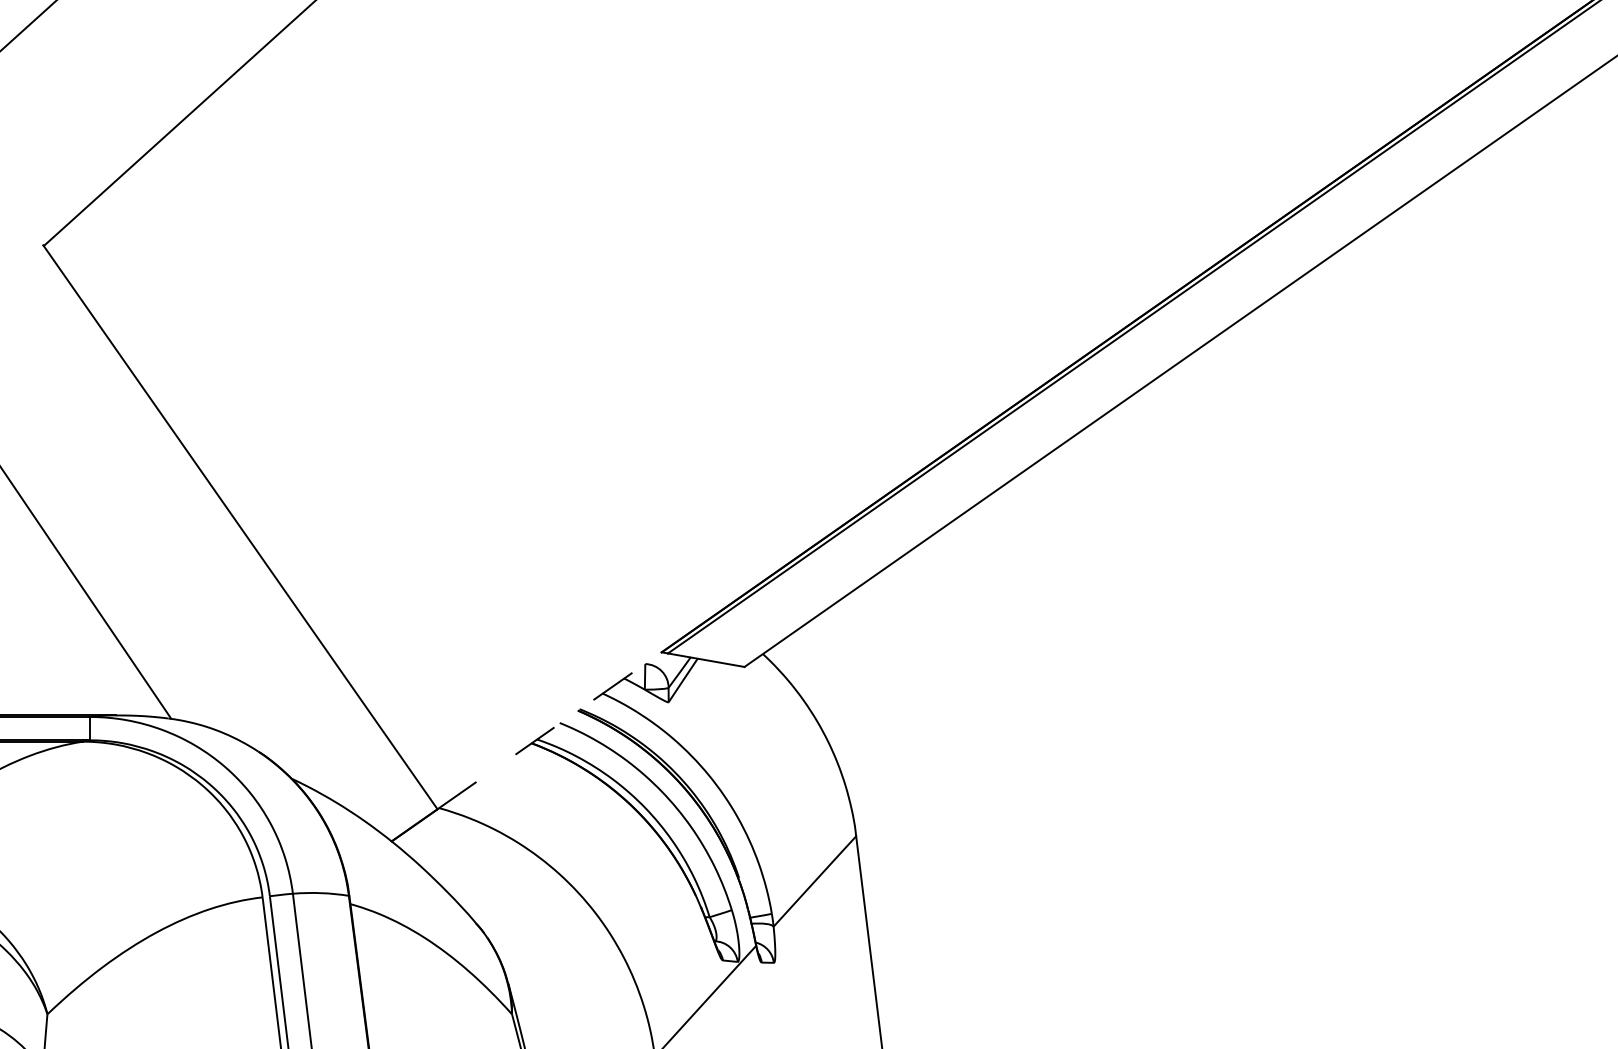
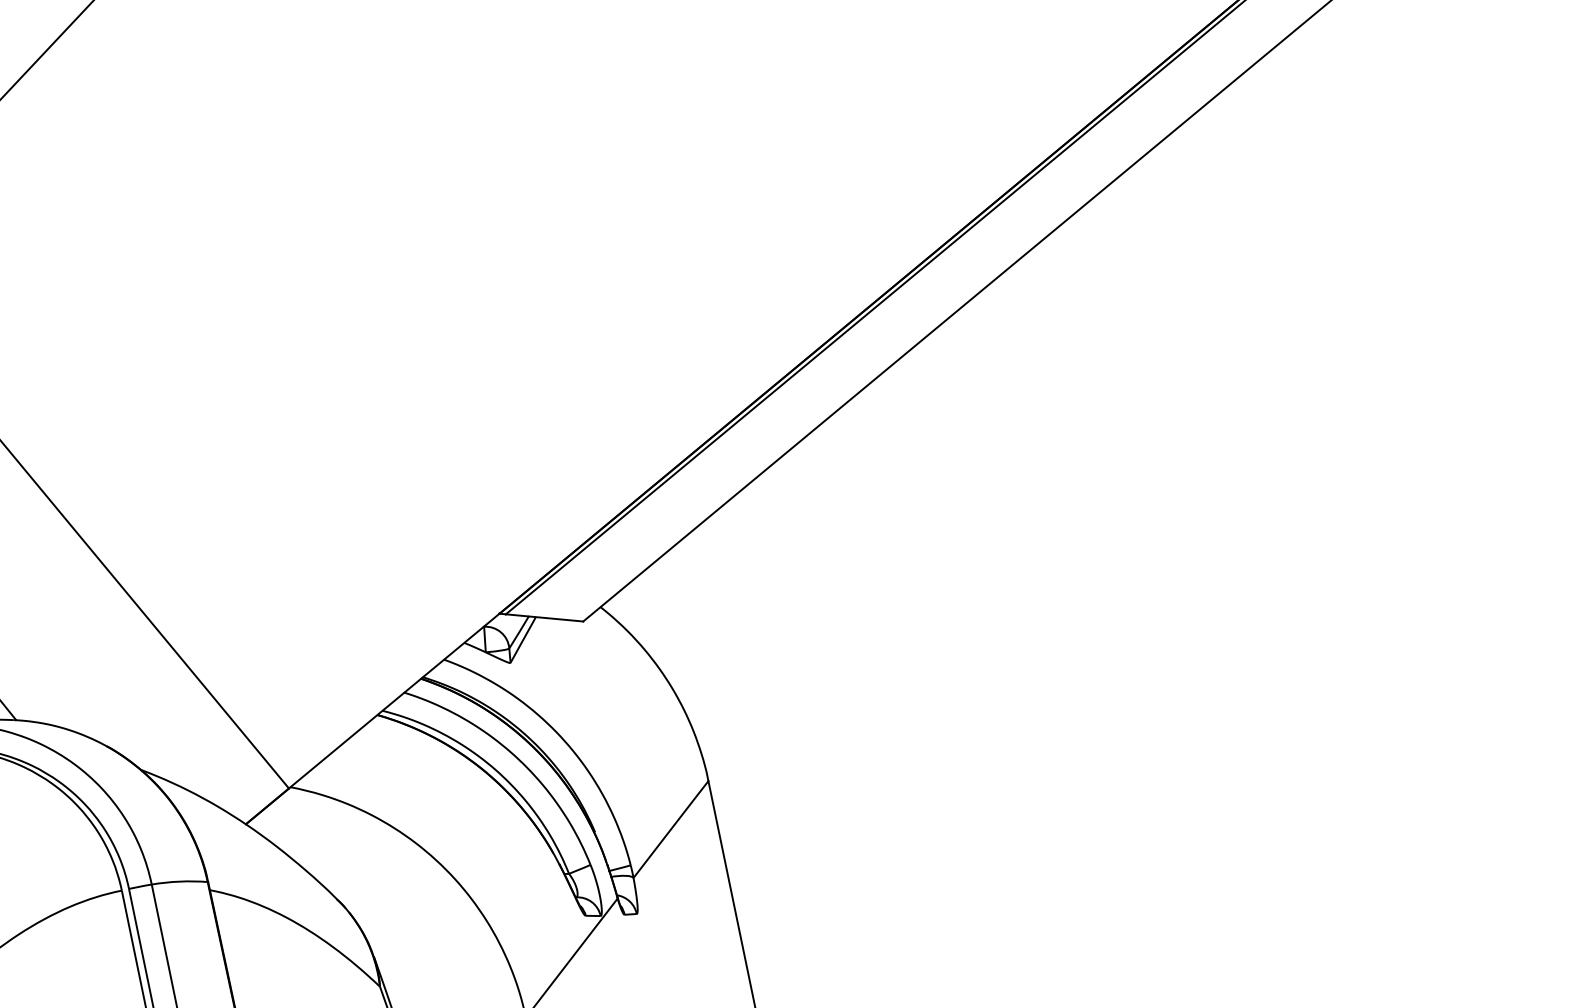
line: (549, 730) -> (394, 700), dashed -> solid

